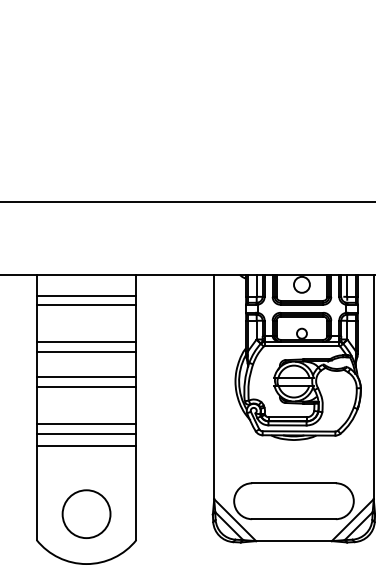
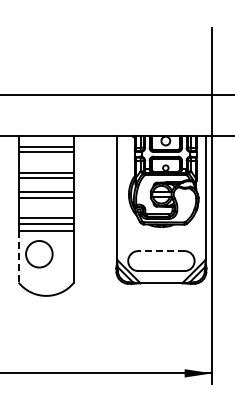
line: (292, 483) -> (160, 251), solid -> dashed
line: (36, 492) -> (18, 256), solid -> dashed
circle: (86, 514) -> (39, 254), moved

